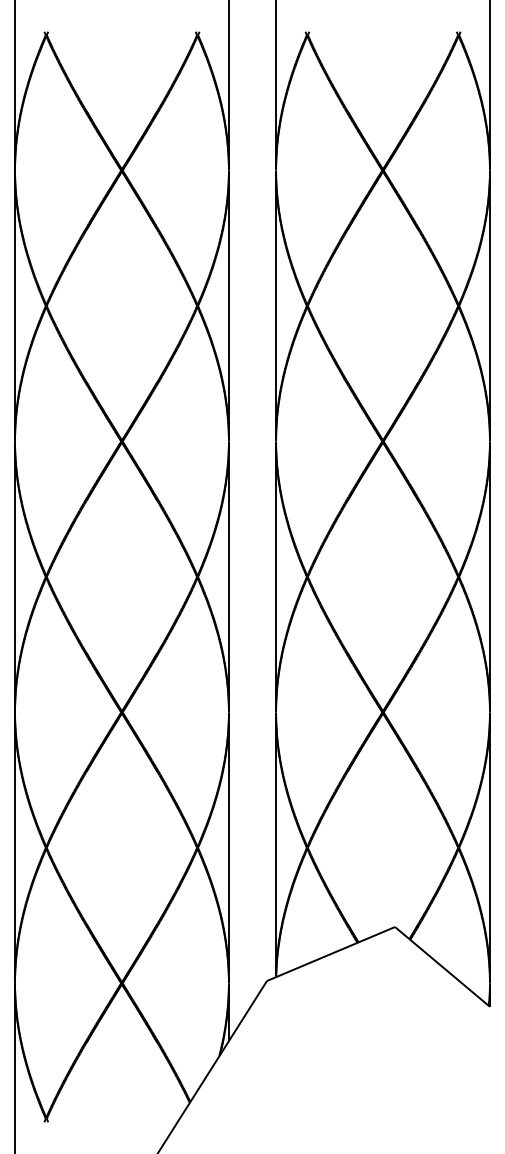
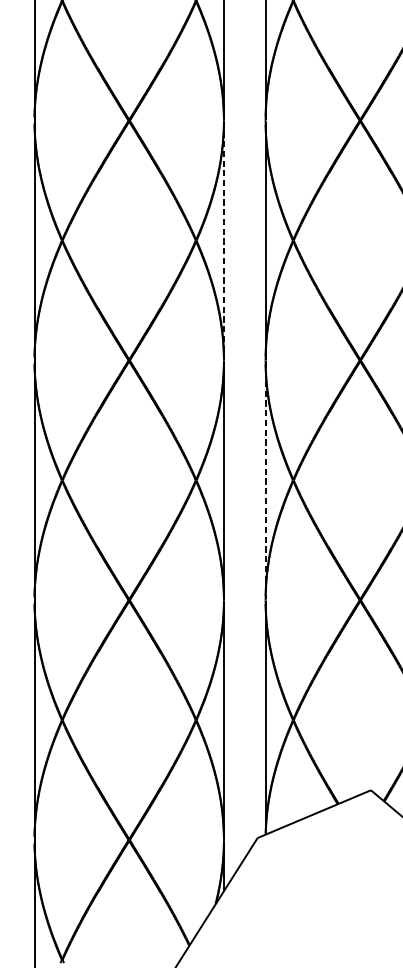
line: (228, 306) -> (223, 241), solid -> dashed
line: (276, 577) -> (266, 480), solid -> dashed

